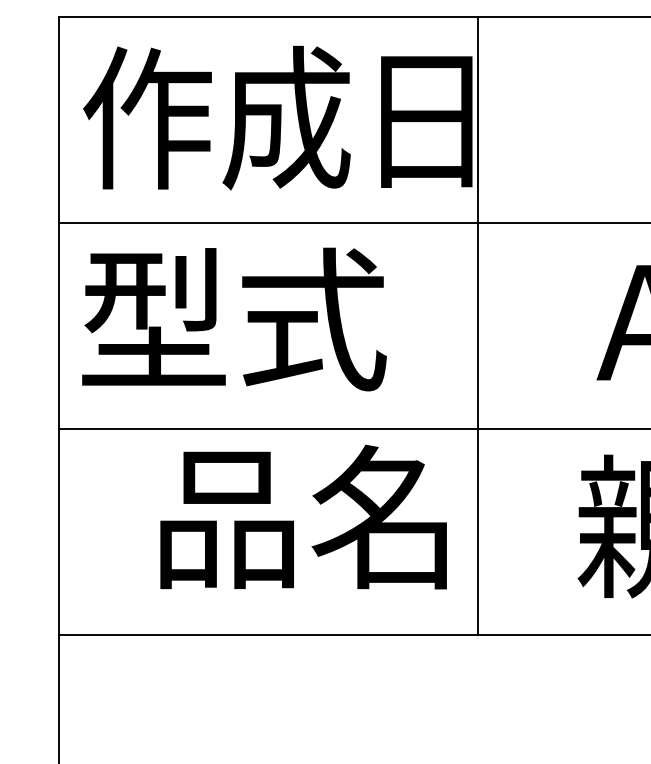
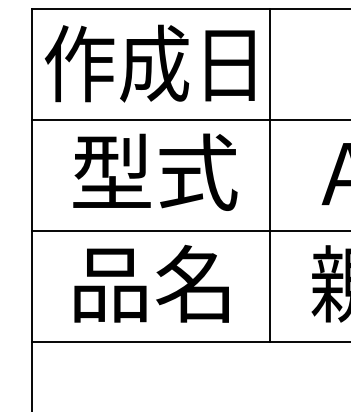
text: (234, 318) -> (155, 171), moved
line: (477, 325) -> (269, 175), moved
text: (303, 516) -> (151, 283), moved

